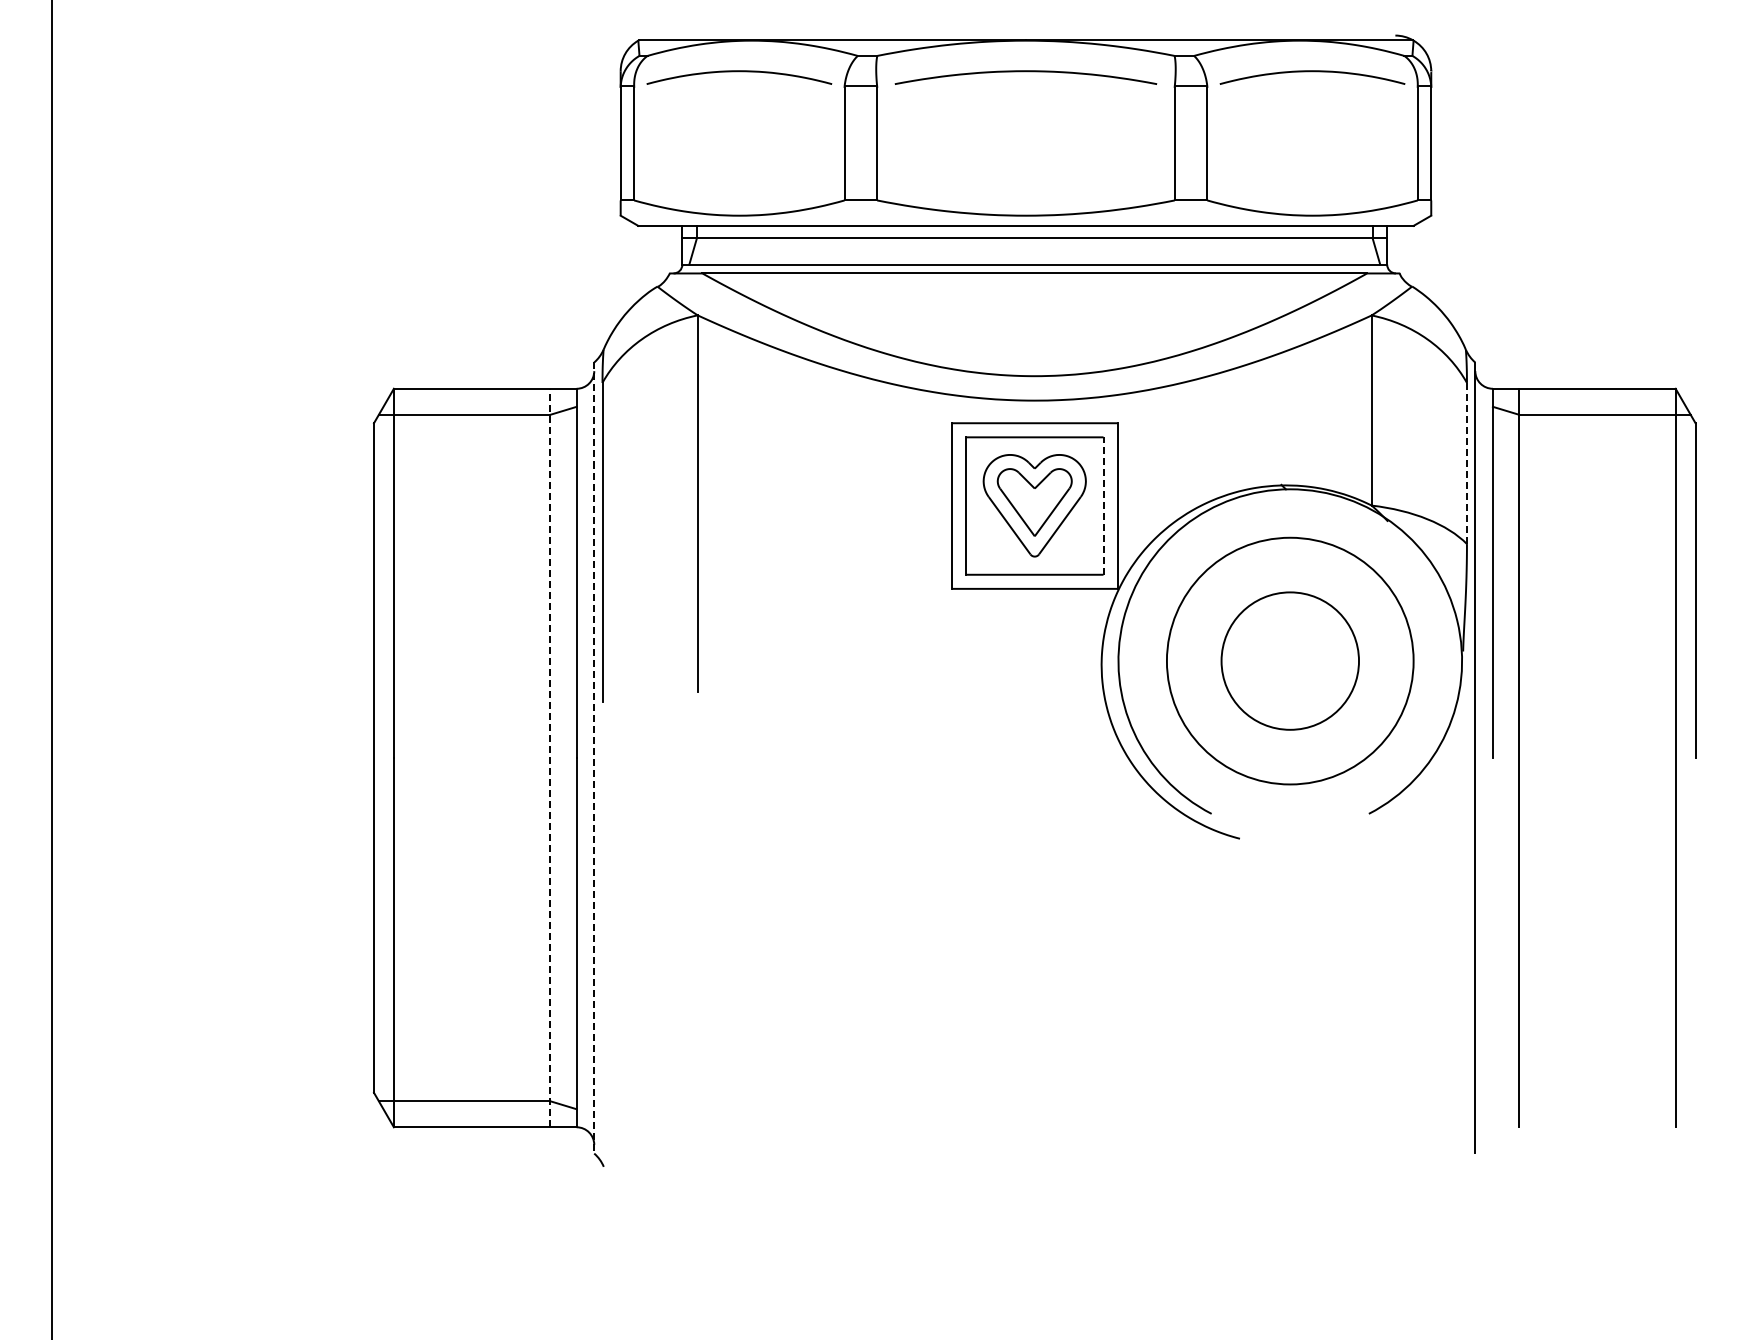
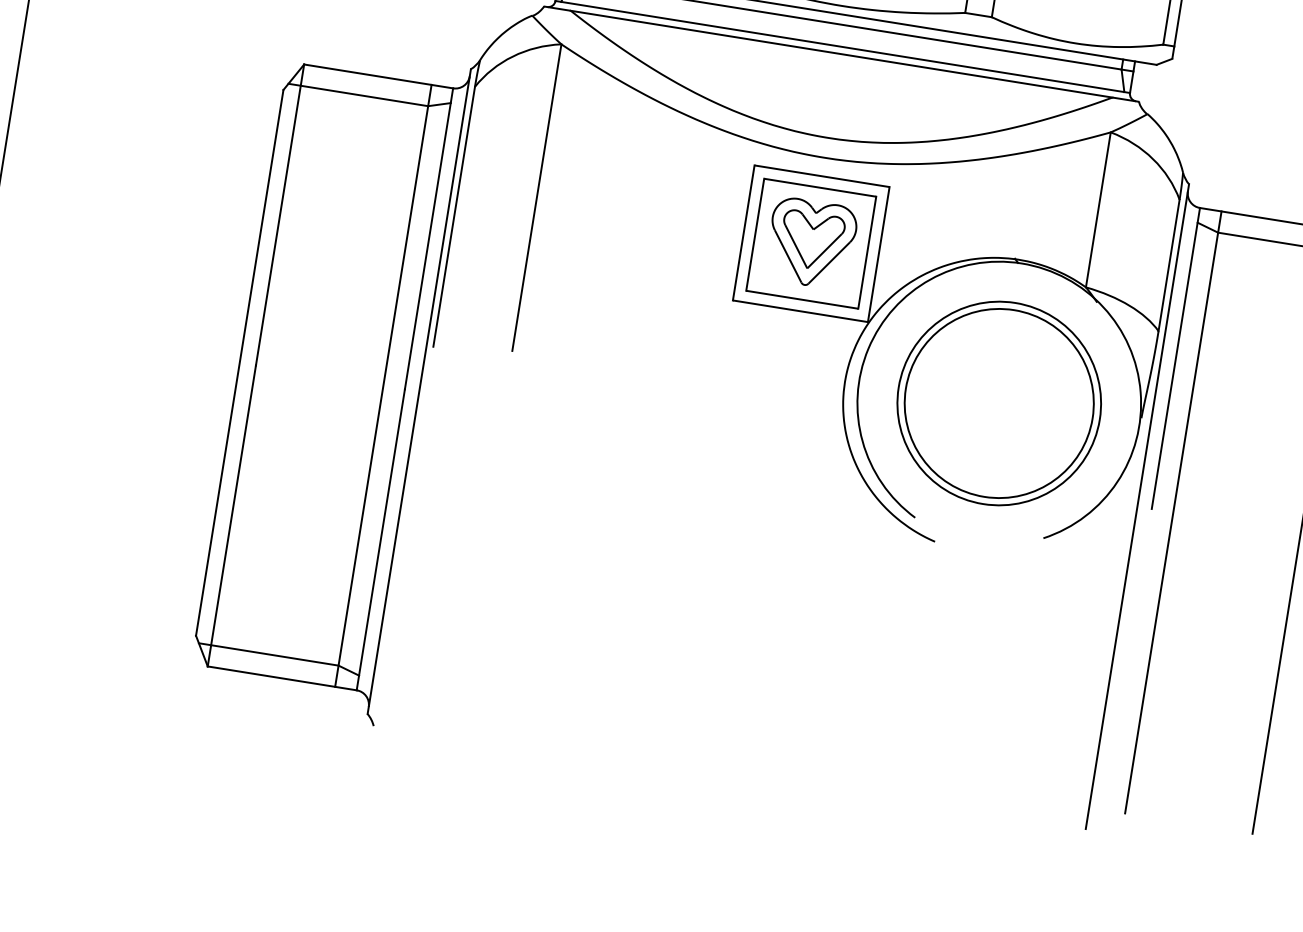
line: (1466, 463) -> (1168, 265), dashed -> solid
line: (1103, 506) -> (867, 253), dashed -> solid
circle: (1289, 660) -> (998, 402), size x1.67
line: (550, 757) -> (383, 385), dashed -> solid
line: (594, 758) -> (419, 392), dashed -> solid

